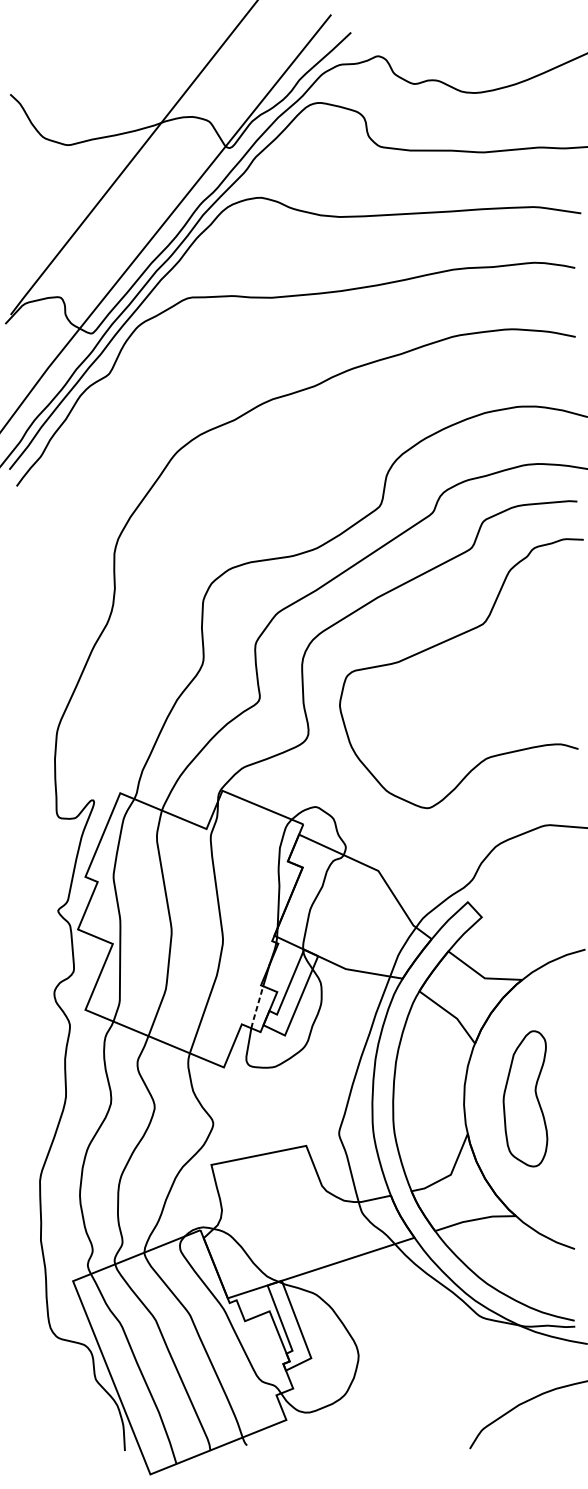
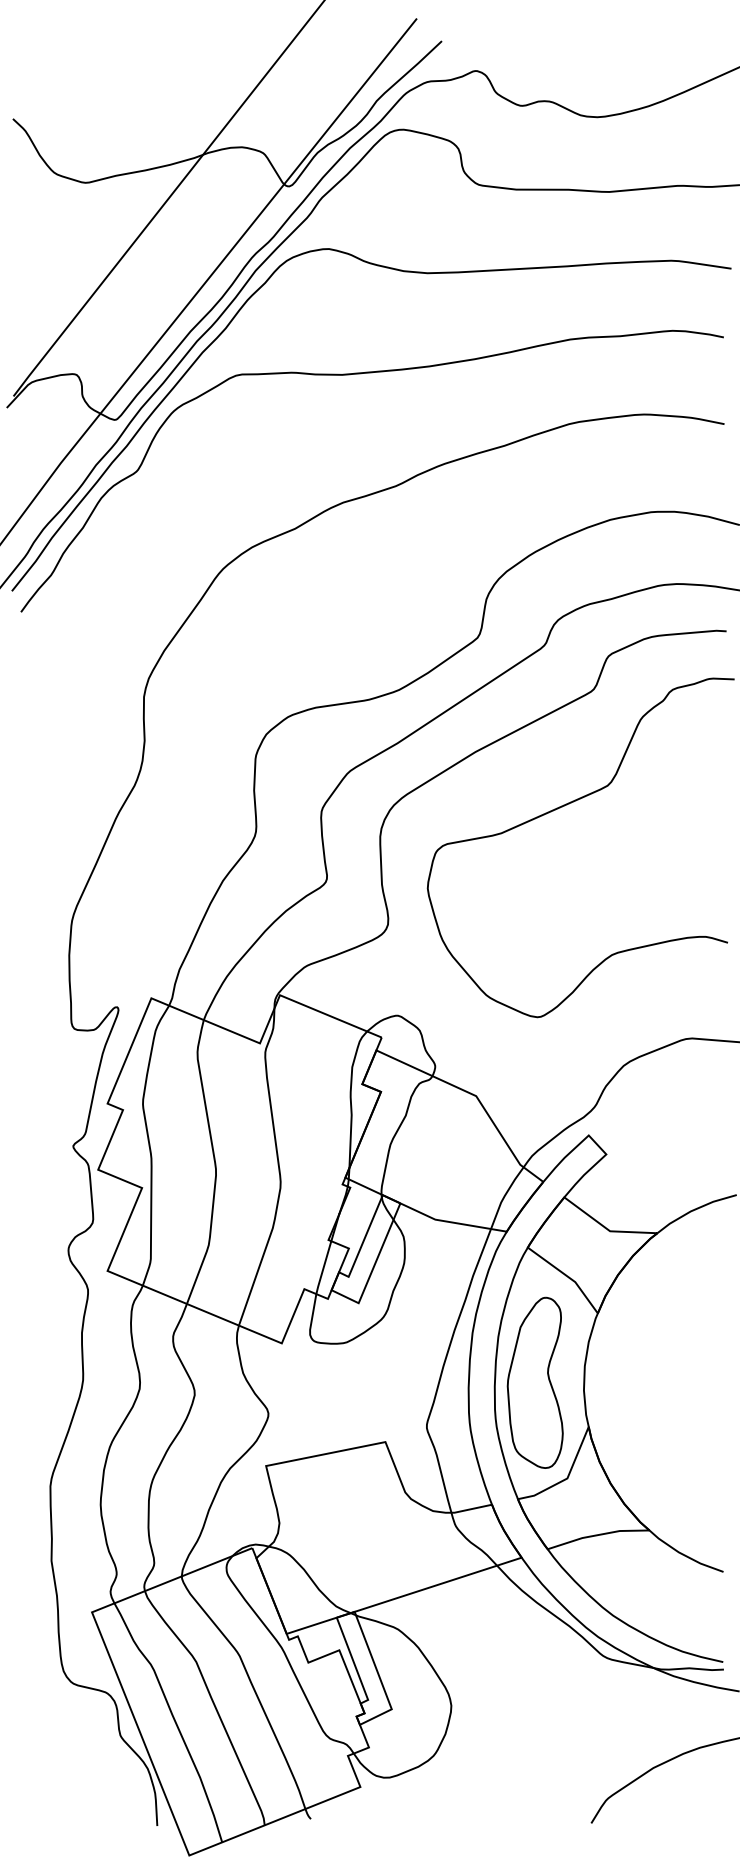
line: (257, 1007) -> (323, 1267), dashed -> solid
part: (524, 1098) -> (534, 1382), moved

